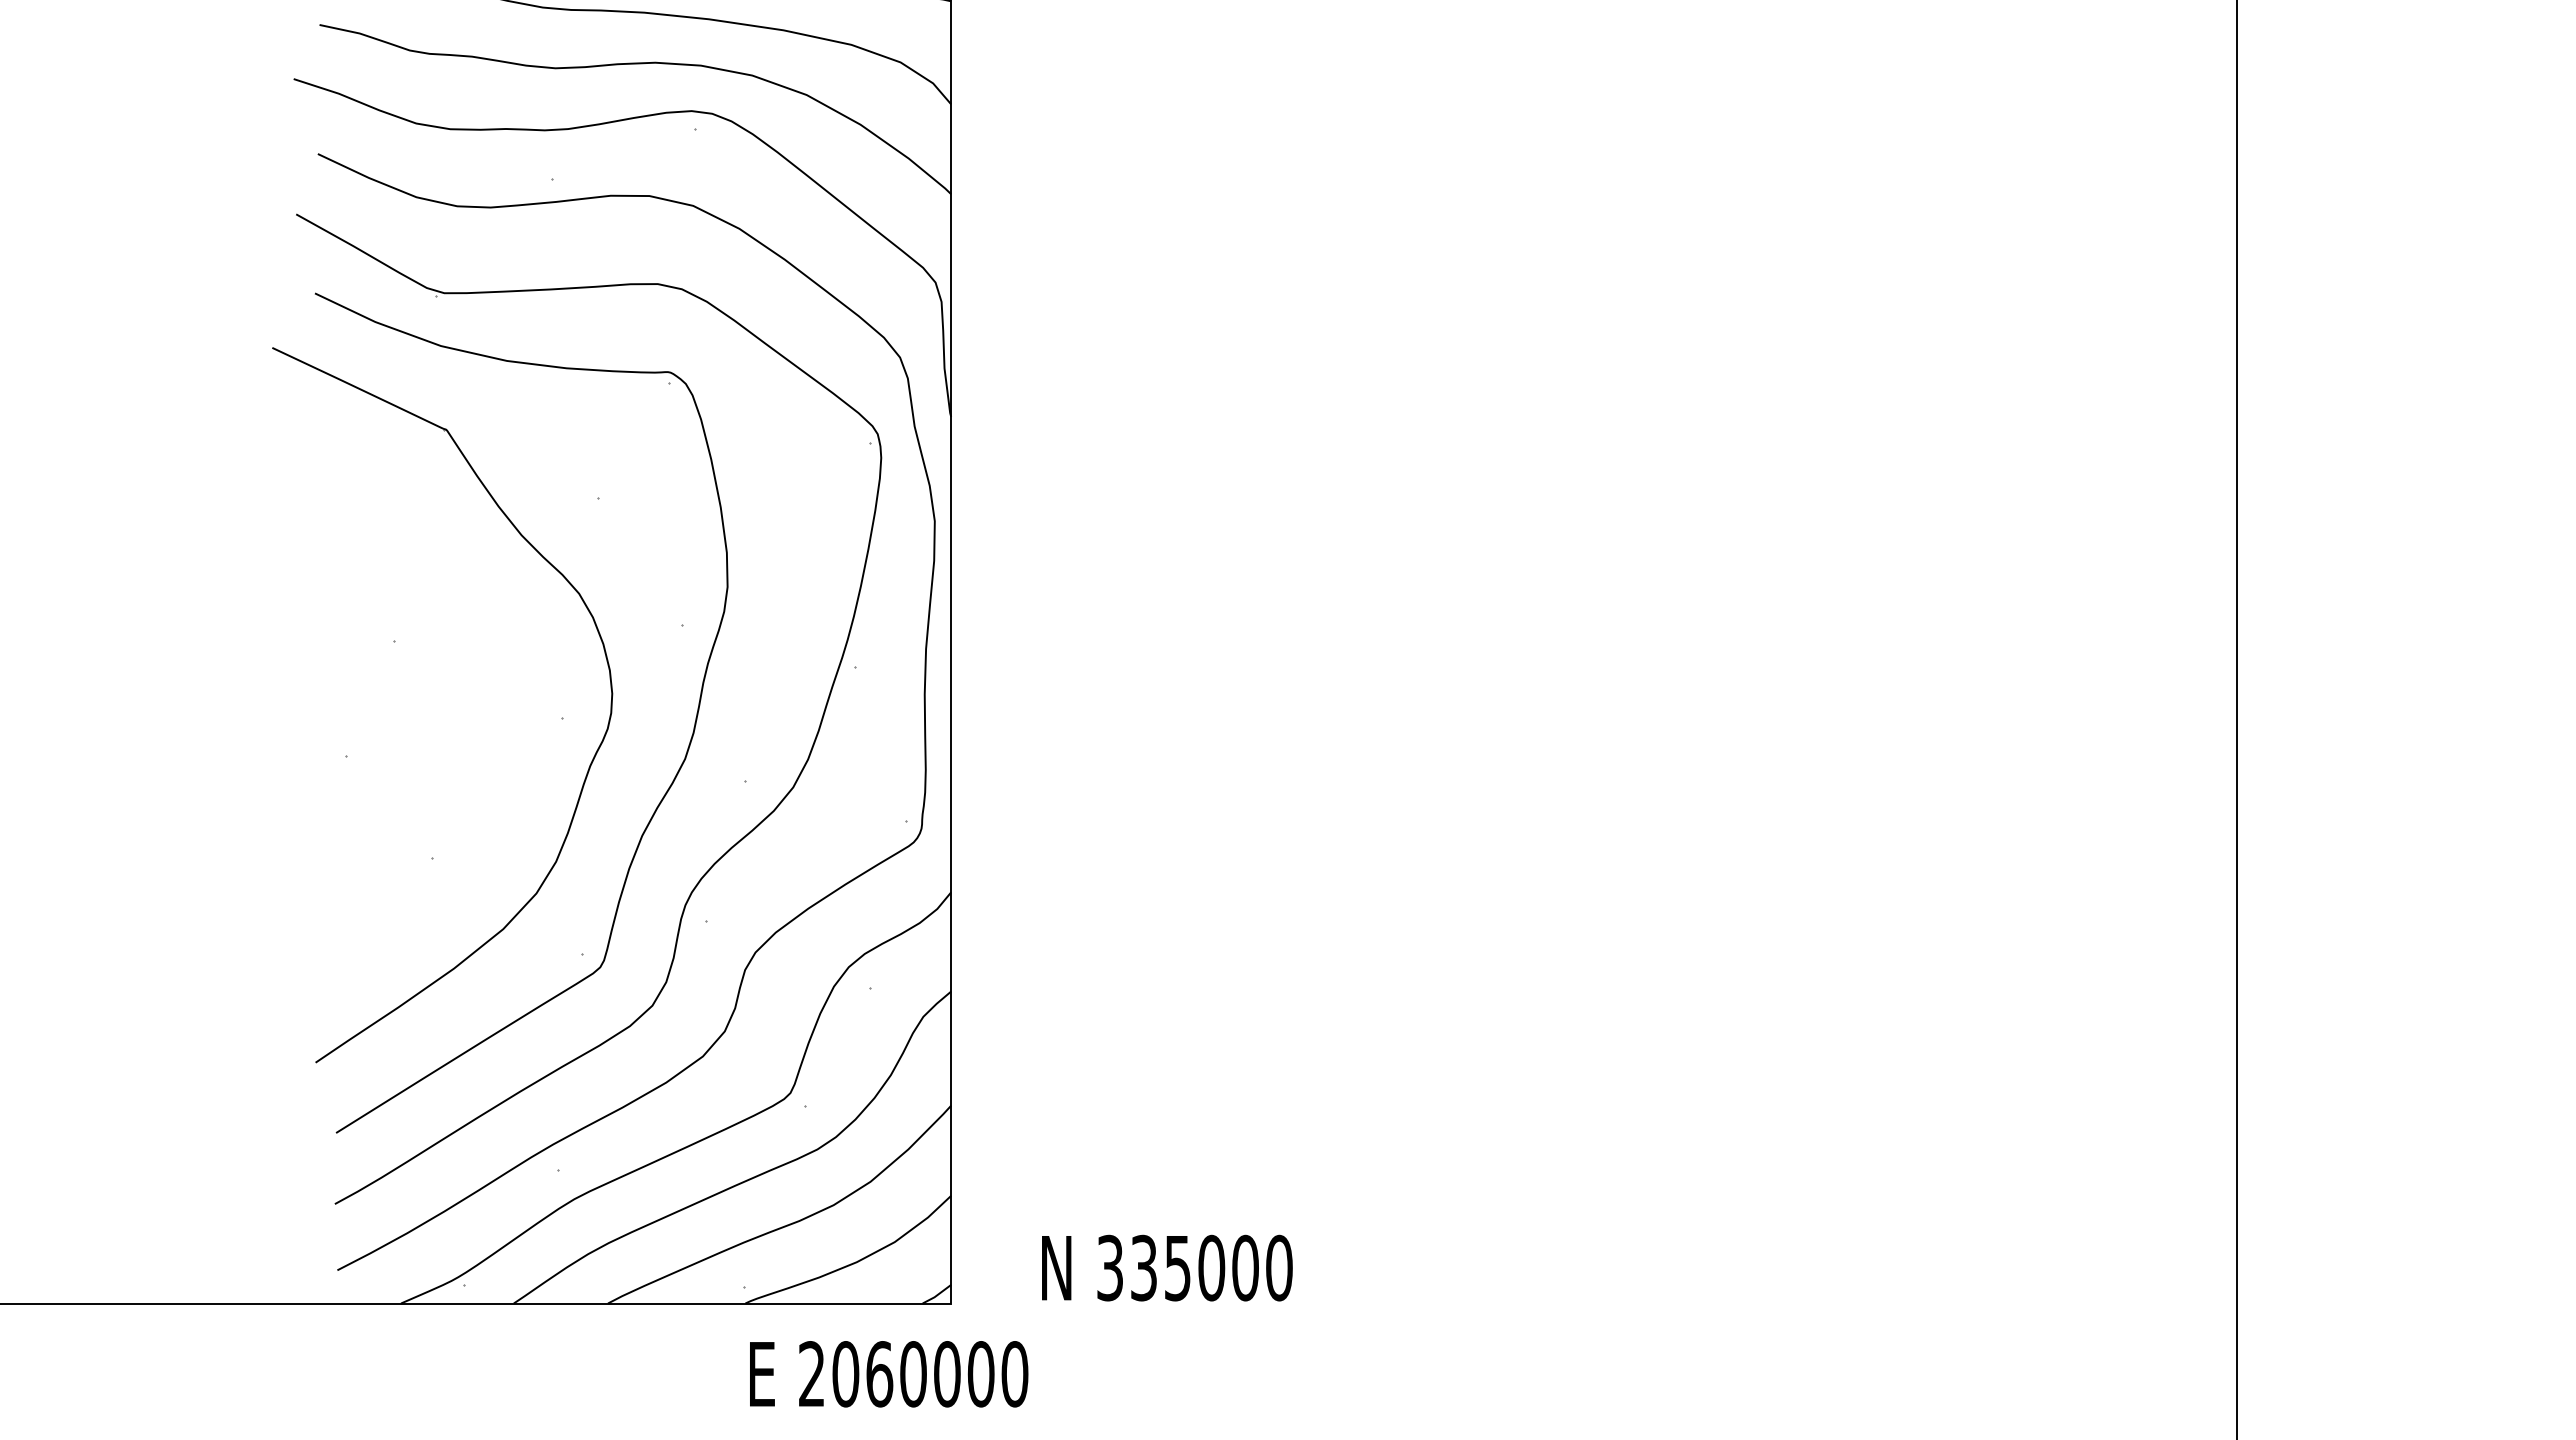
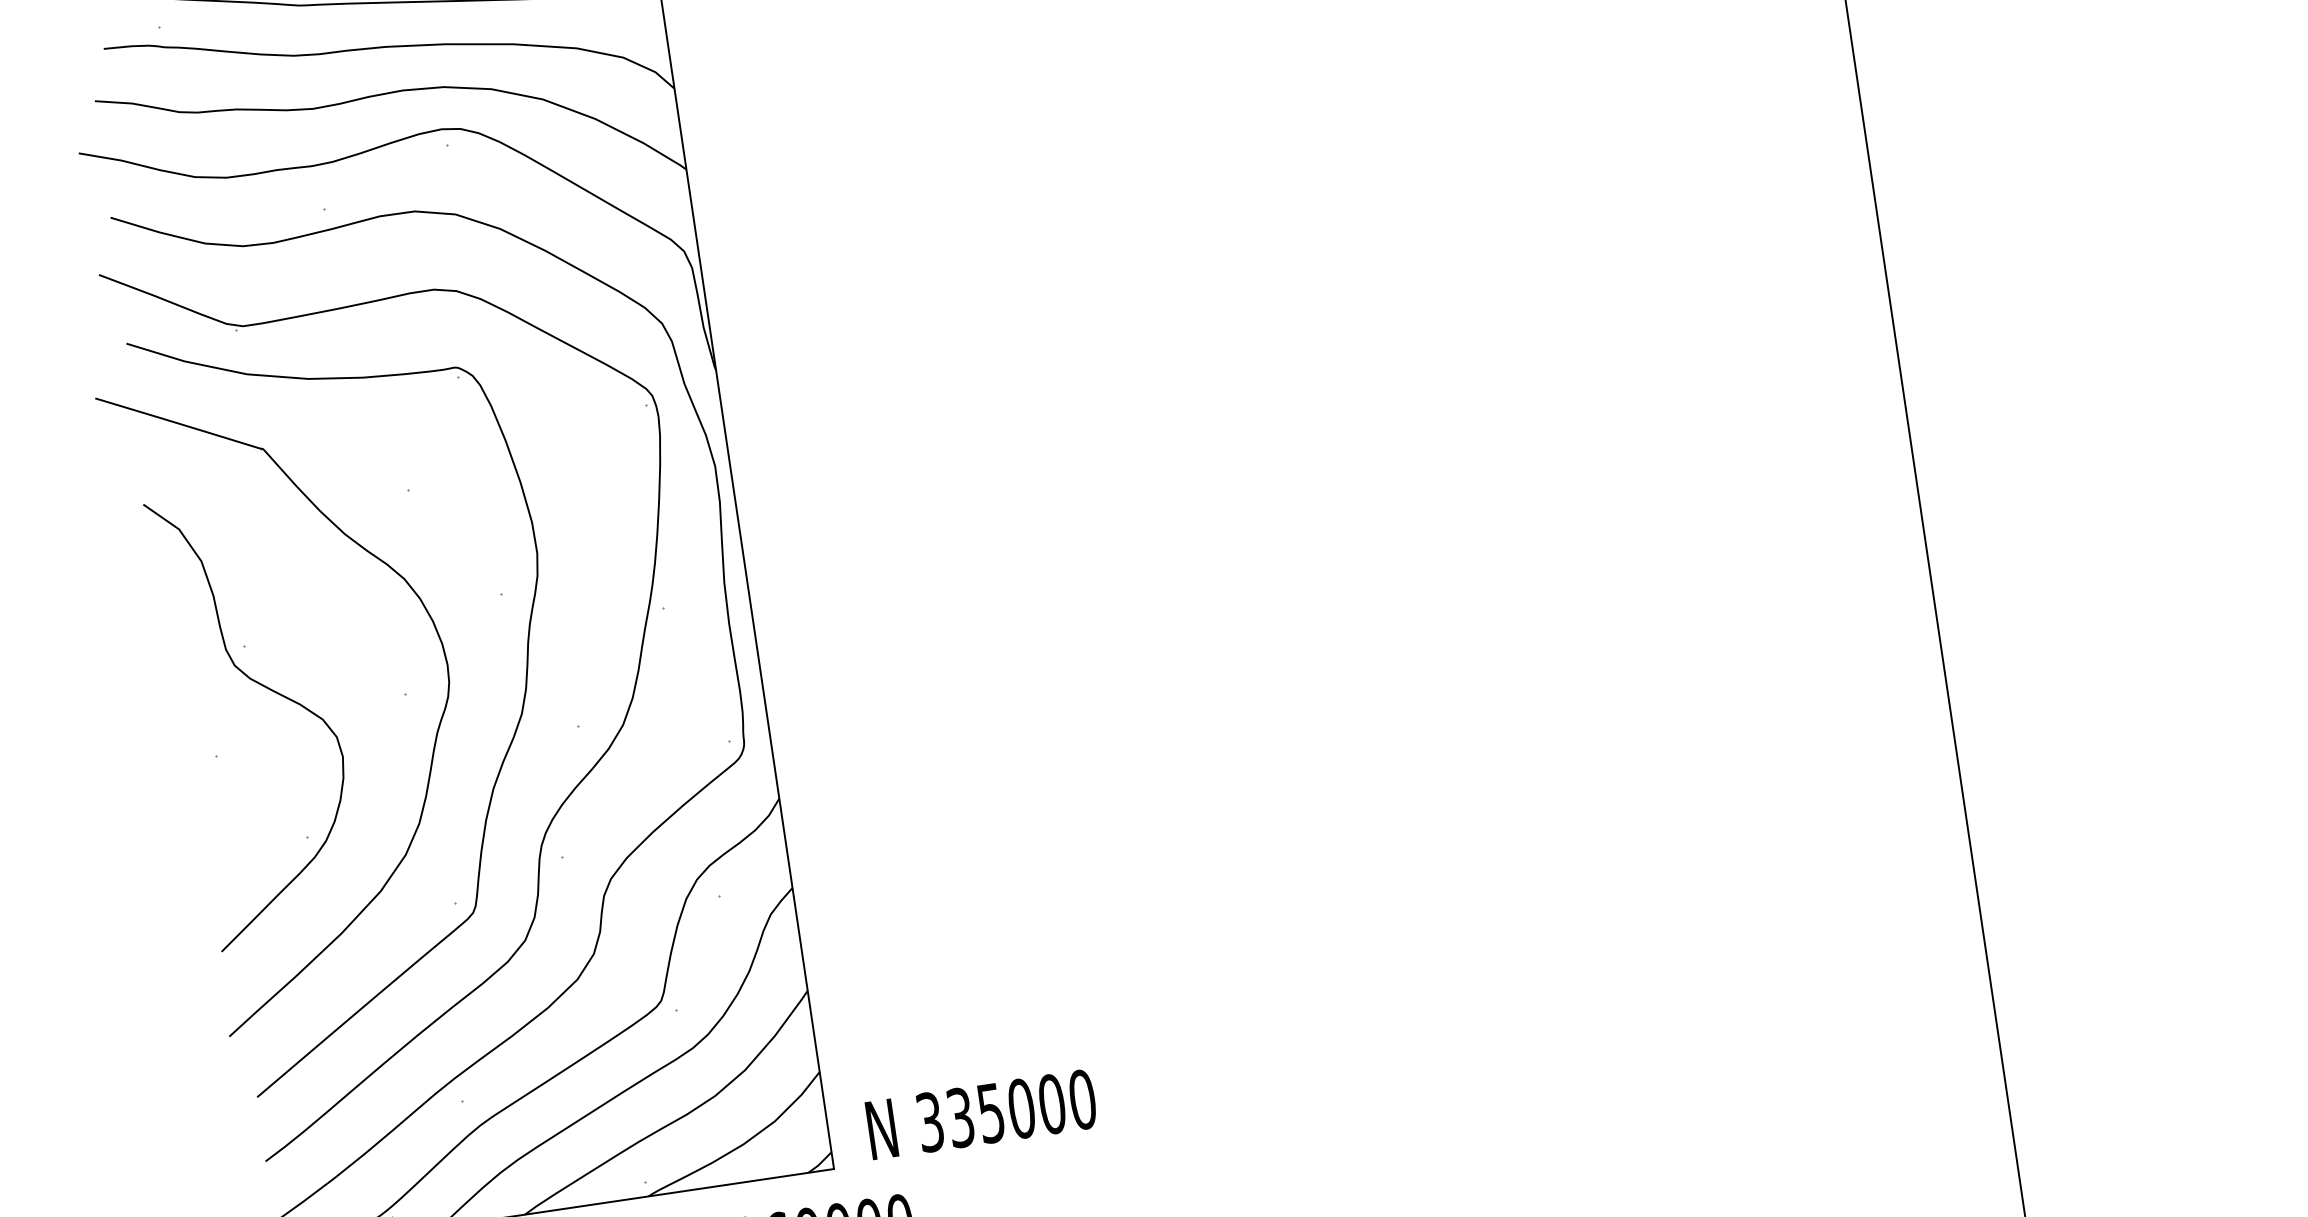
curve: (414, 692) -> (269, 689), added
text: (1167, 1267) -> (981, 1114), moved

